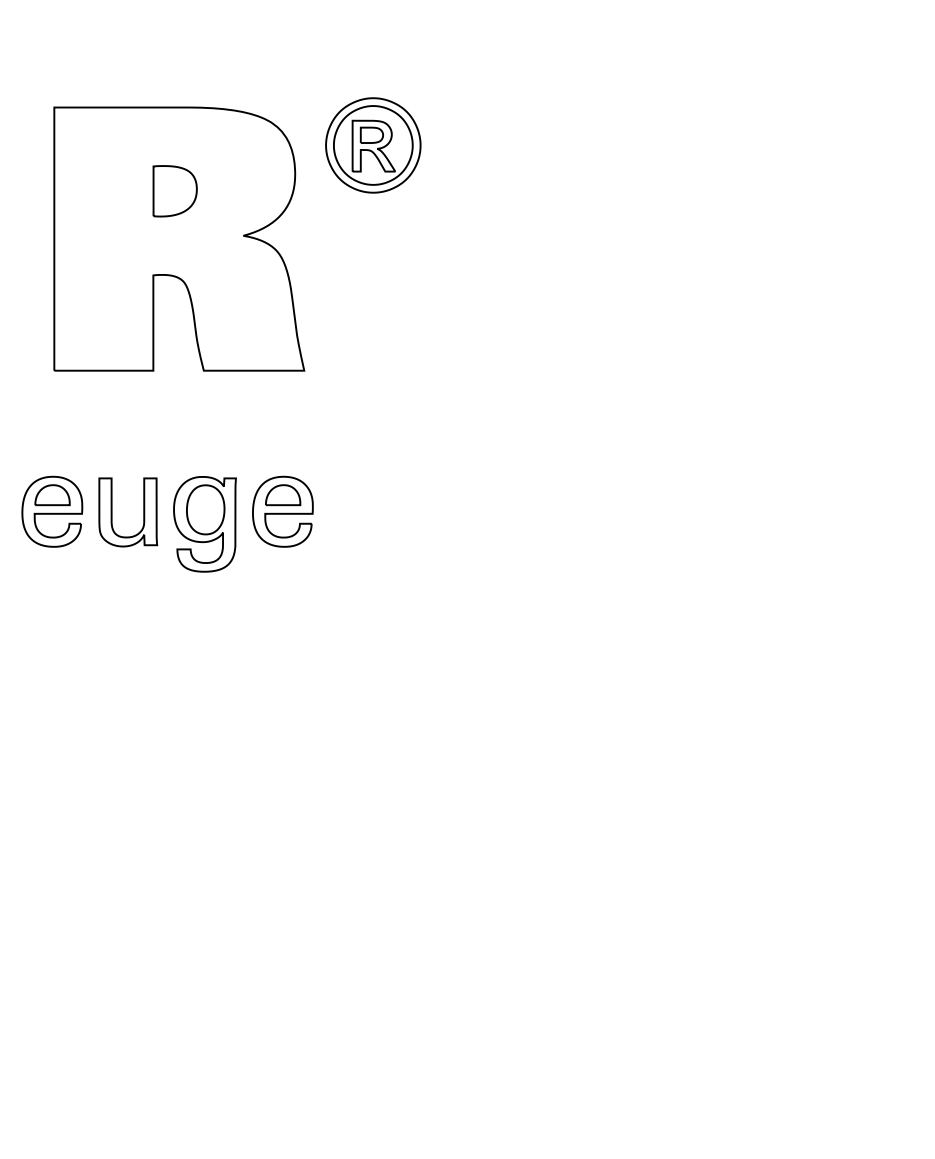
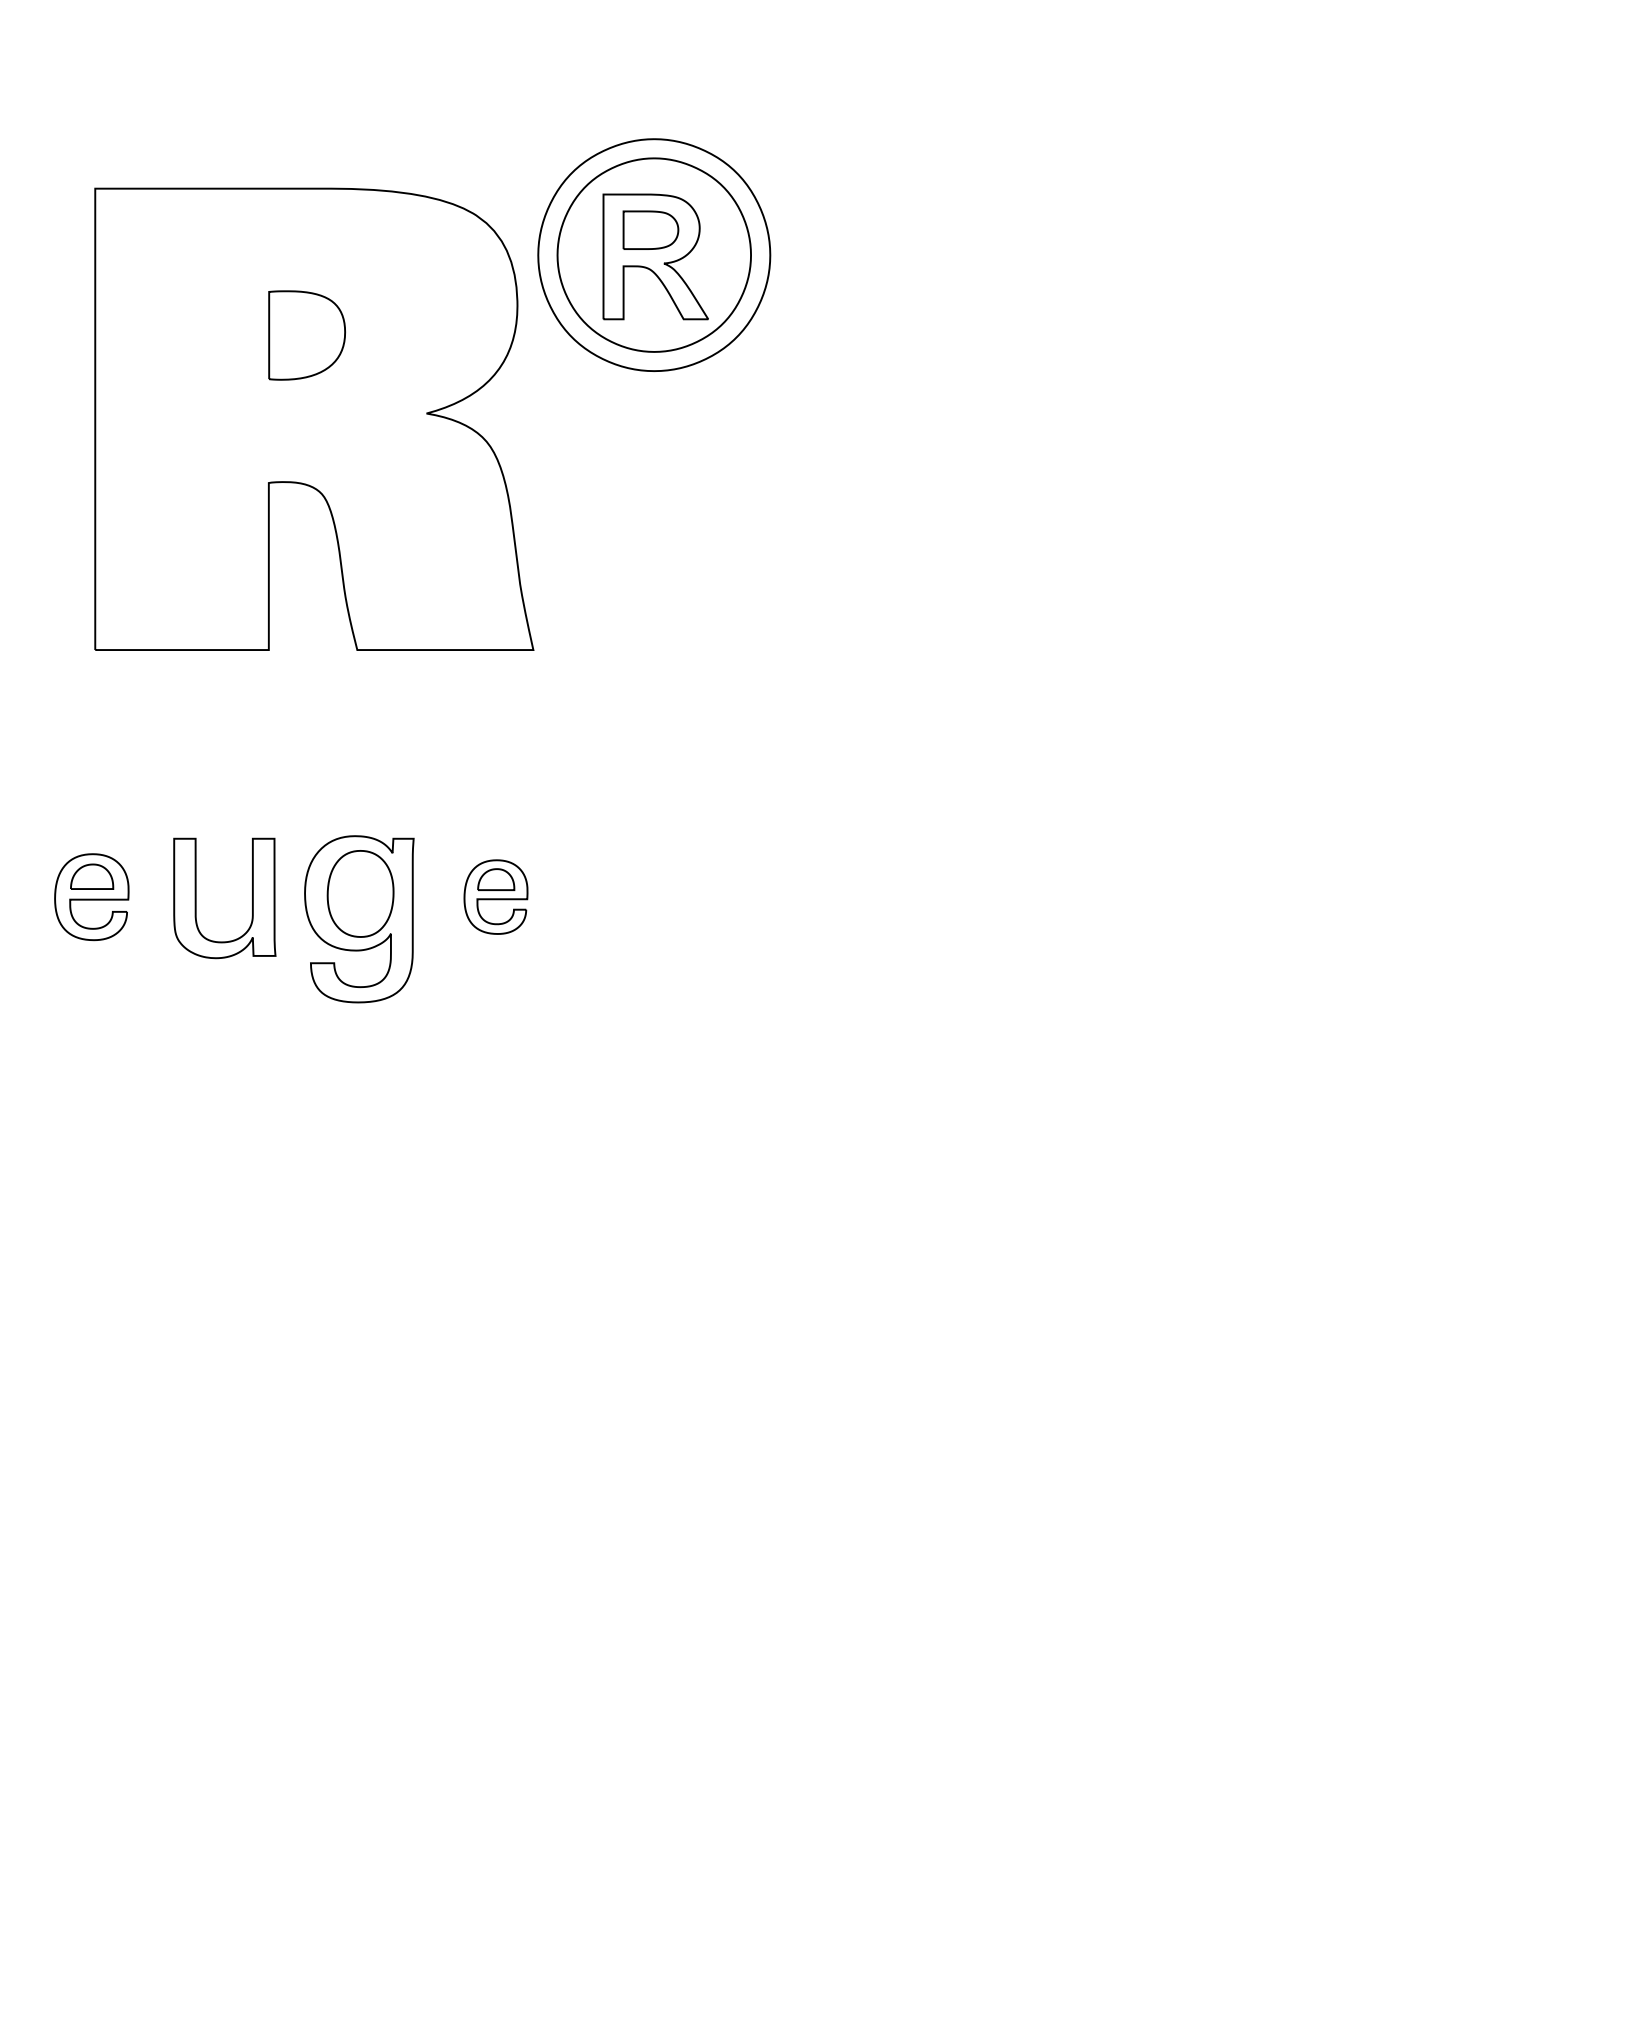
part: (373, 145) -> (654, 255), size x1.4
part: (52, 511) -> (92, 896), size x0.7
part: (282, 511) -> (495, 896), size x0.6

